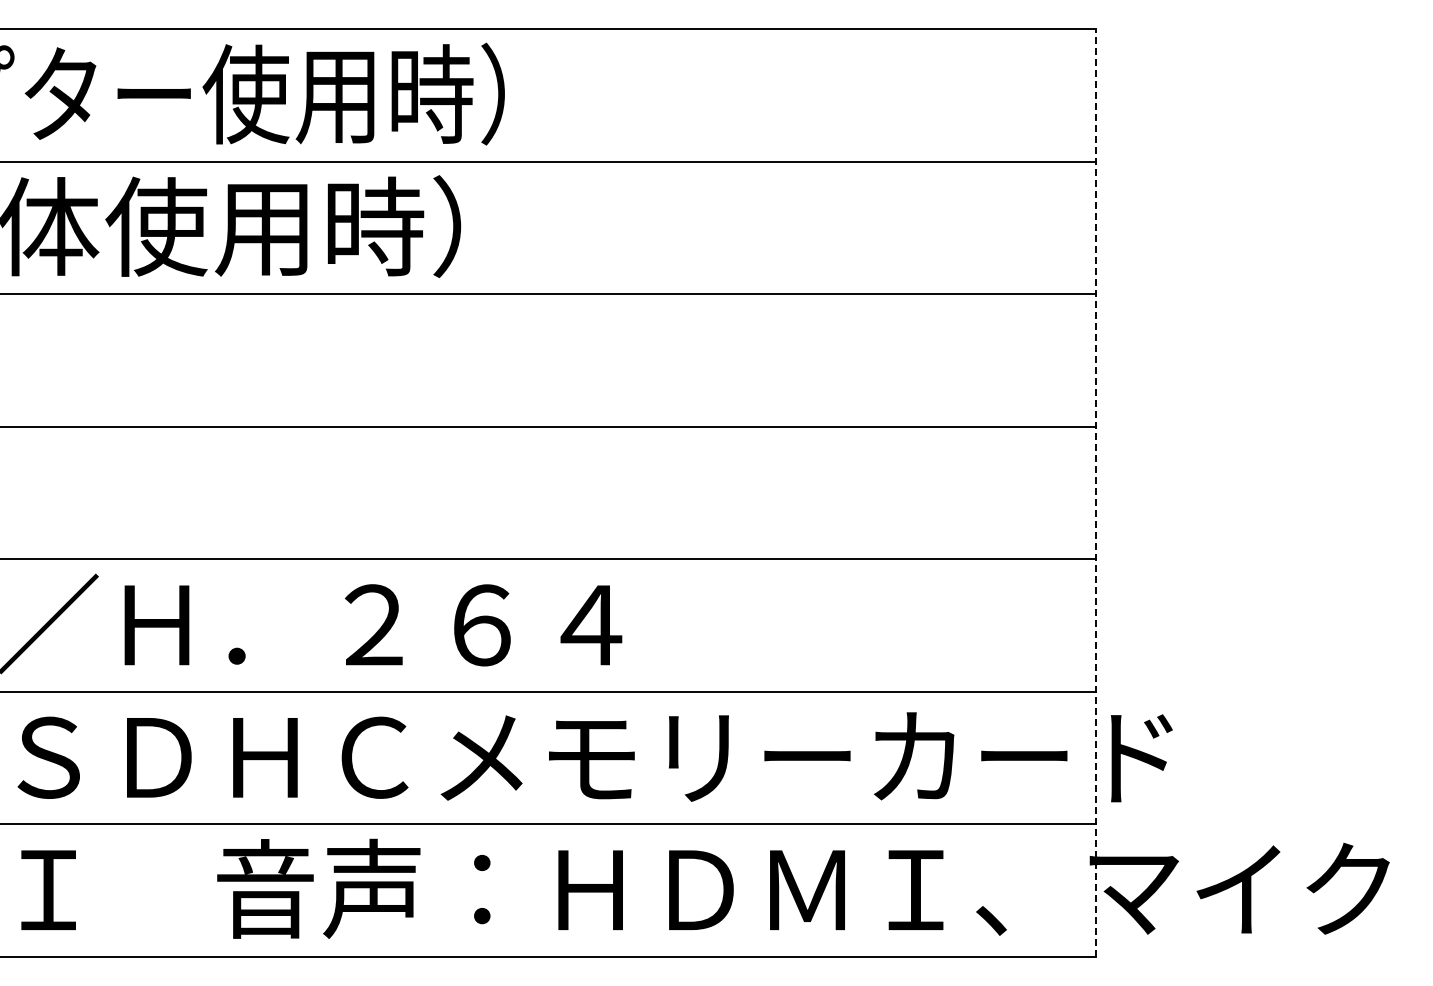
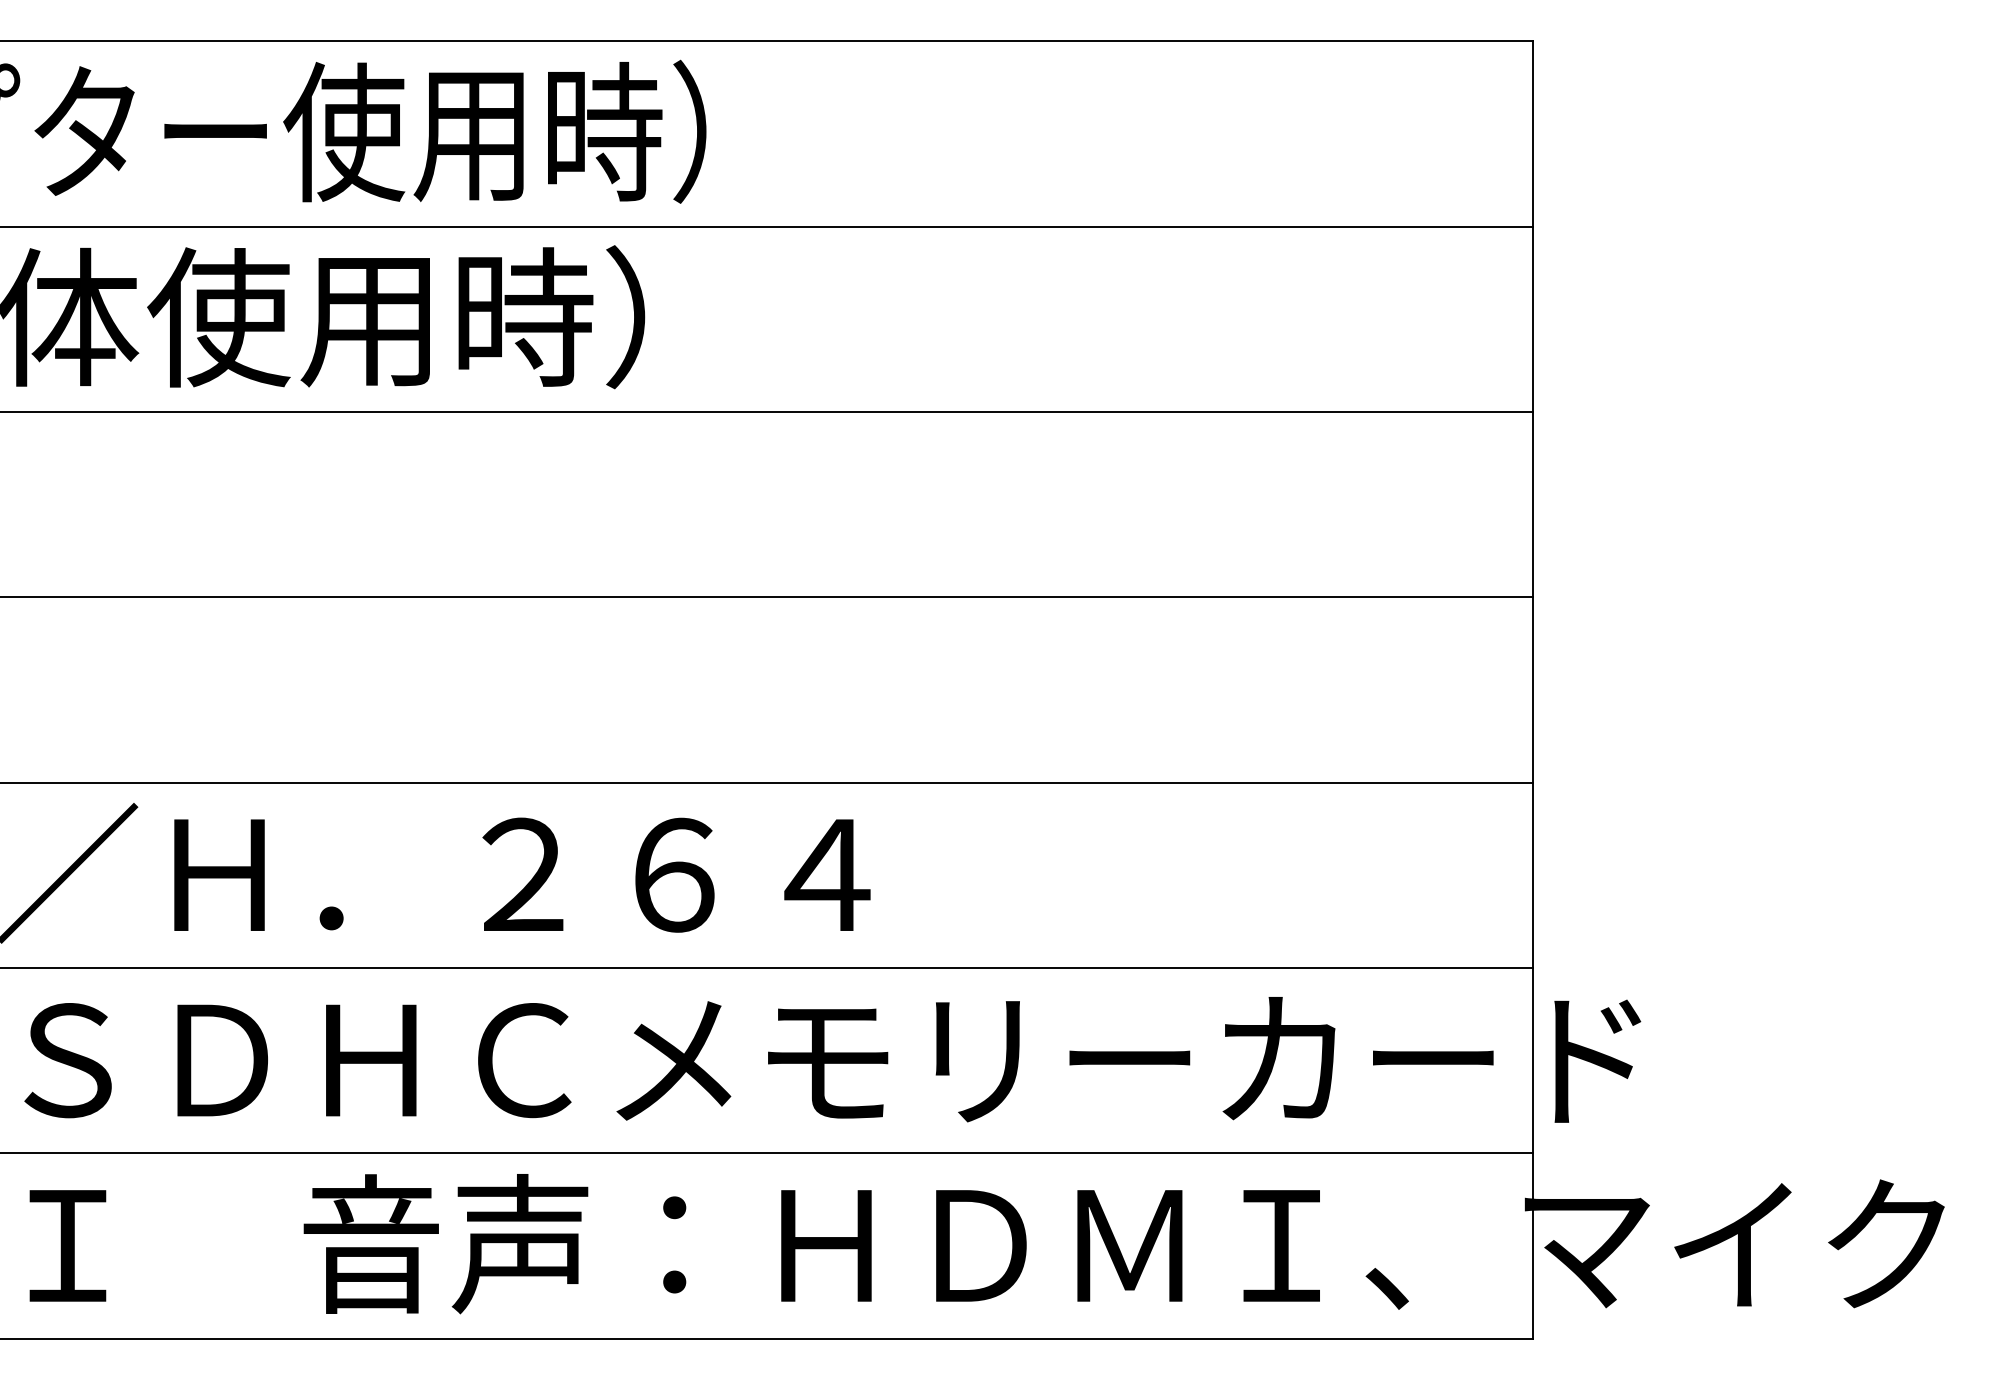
line: (1095, 492) -> (1532, 689), dashed -> solid

